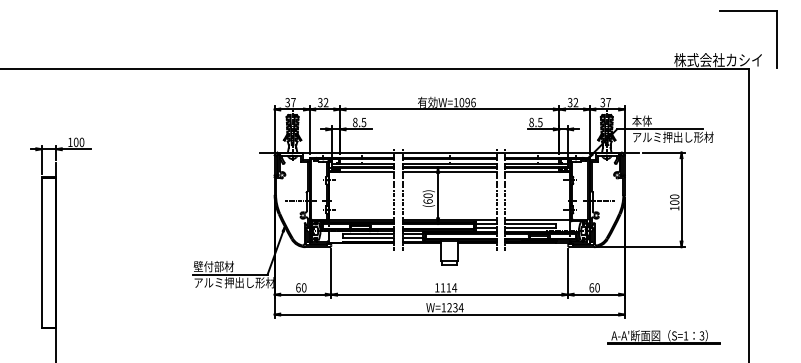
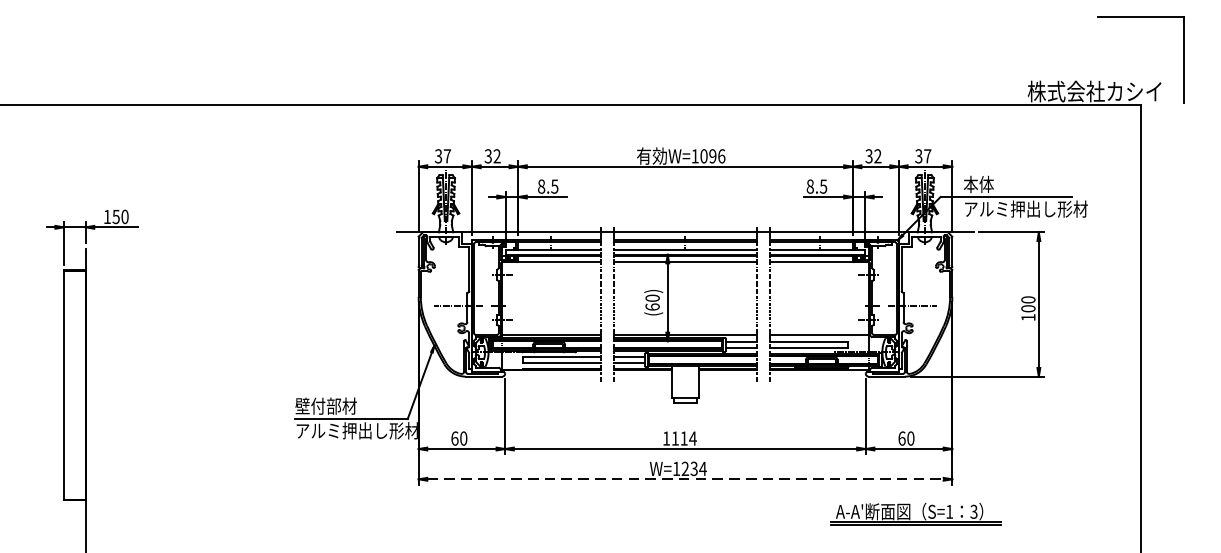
text: (75, 141) -> (115, 215), 100 -> 150
line: (450, 314) -> (686, 479), solid -> dashed
part: (663, 337) -> (915, 514), moved

